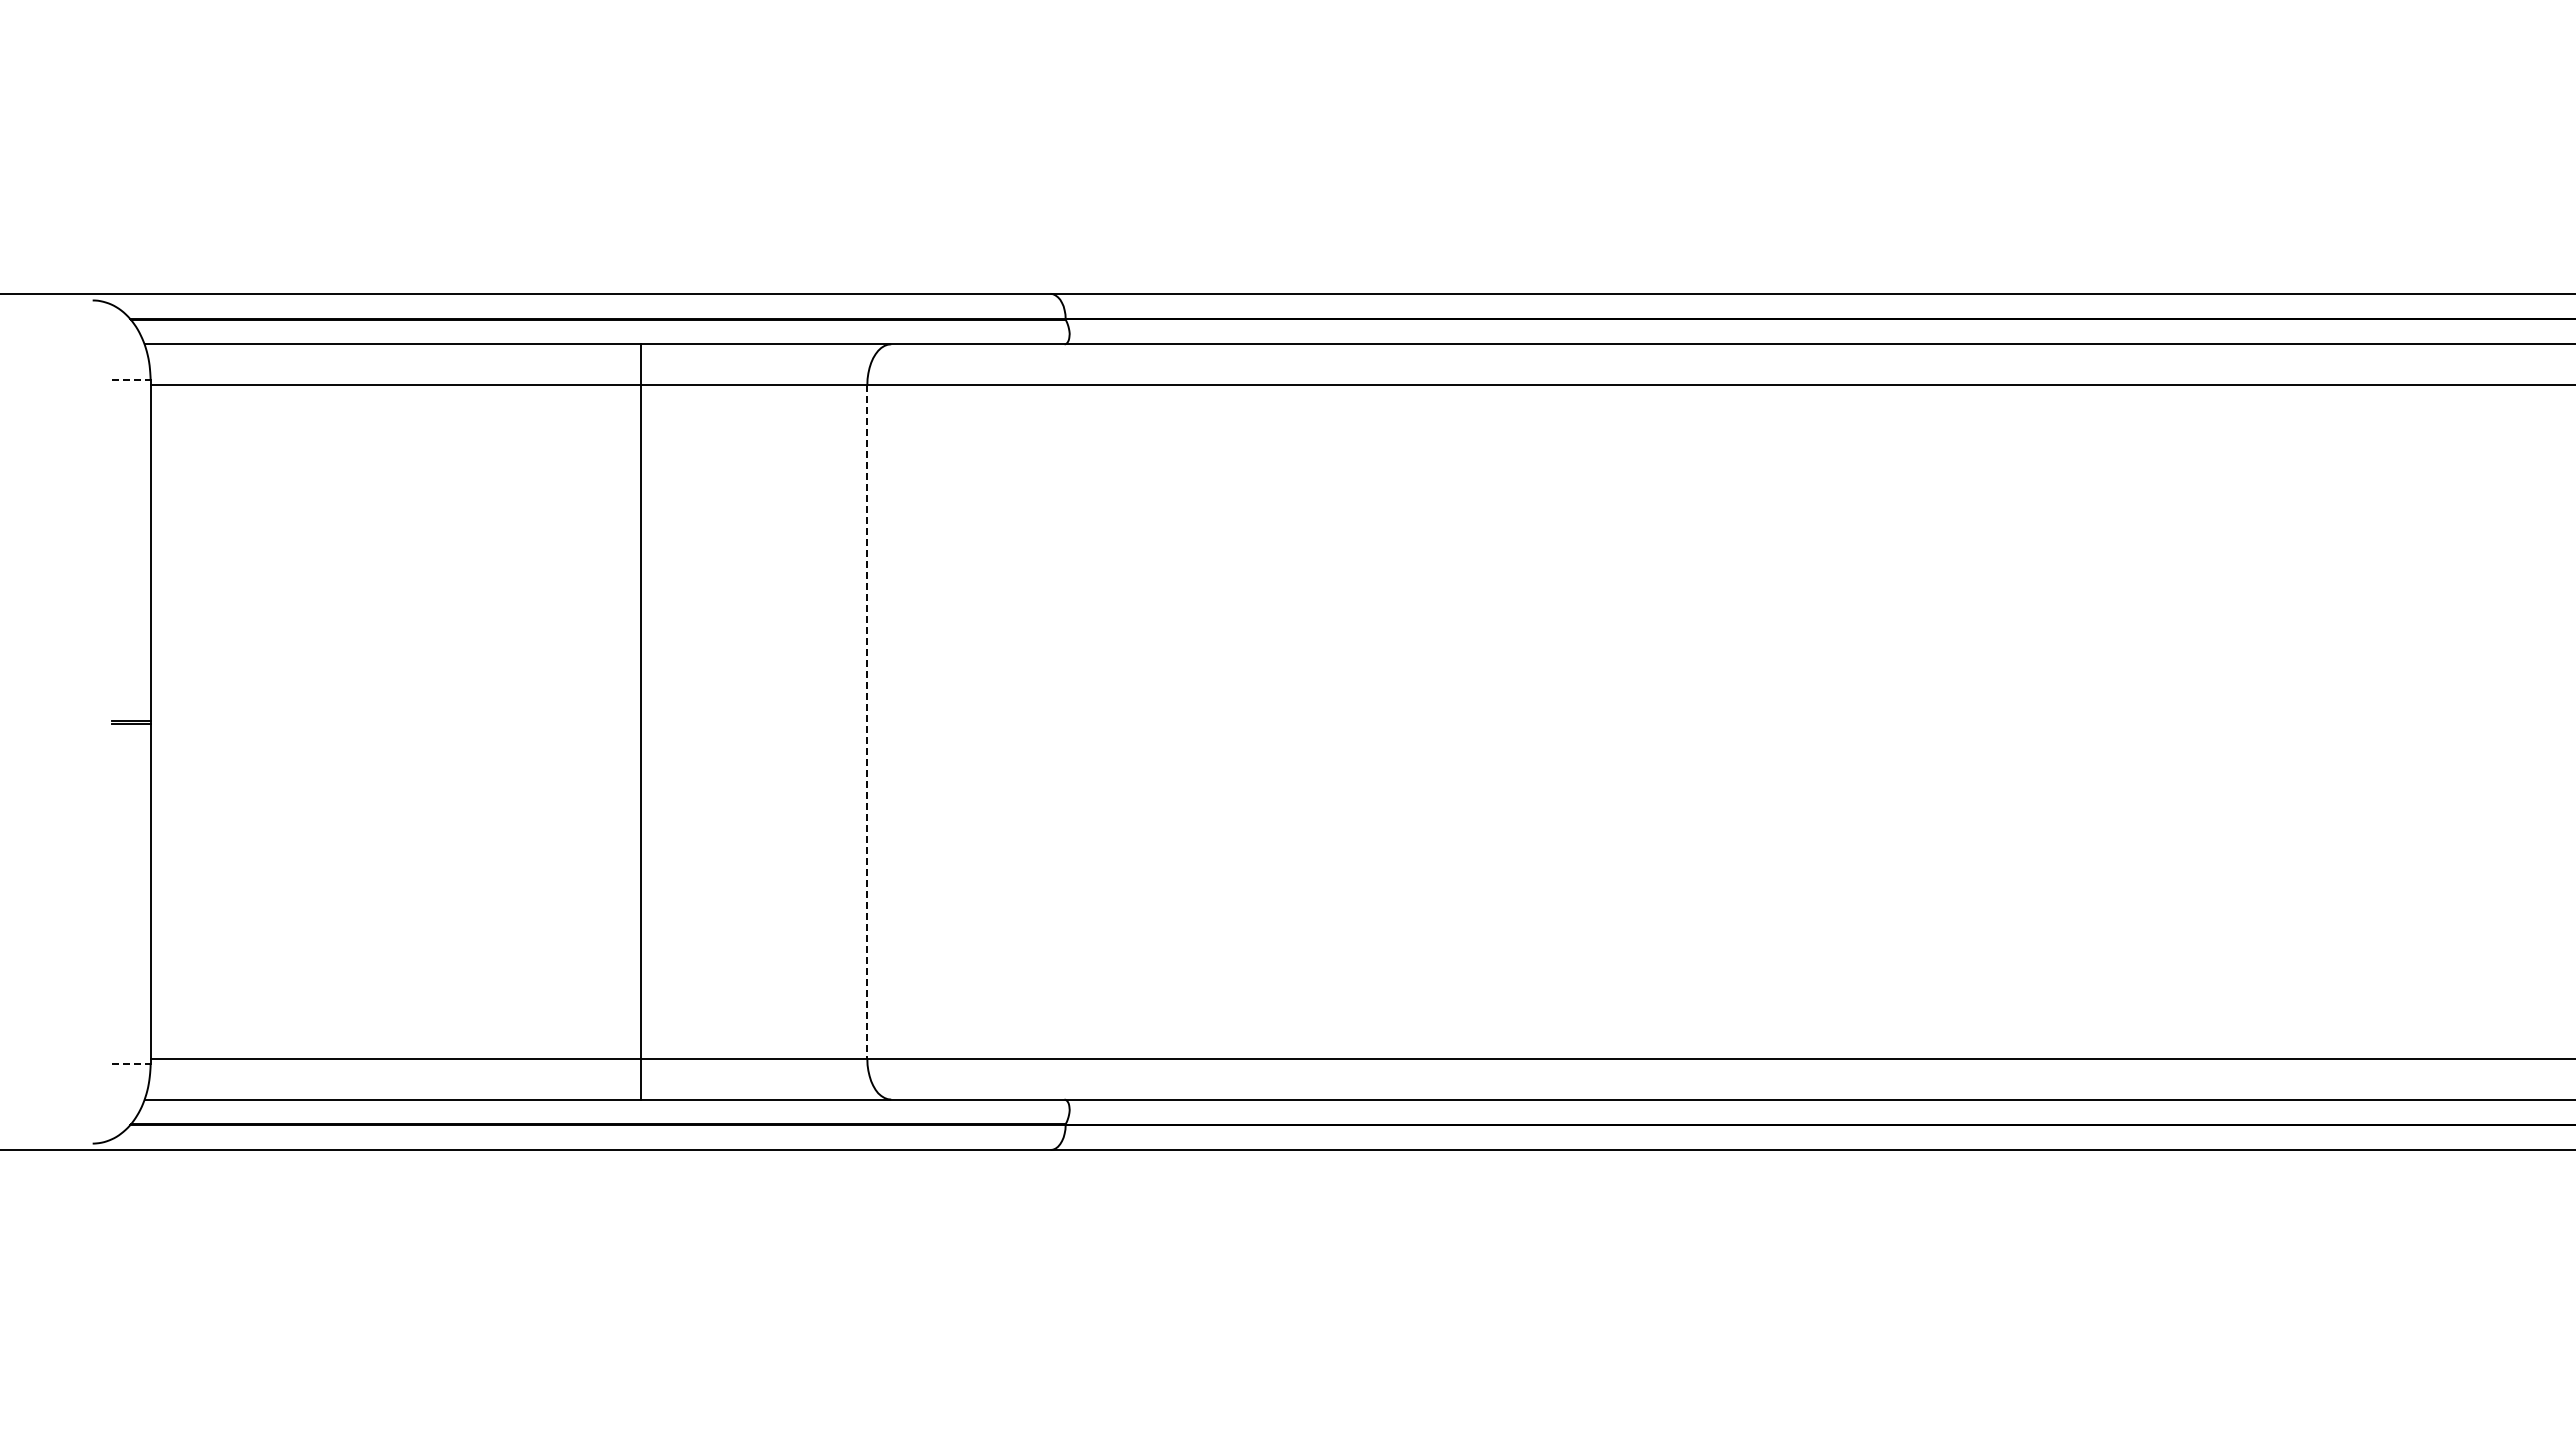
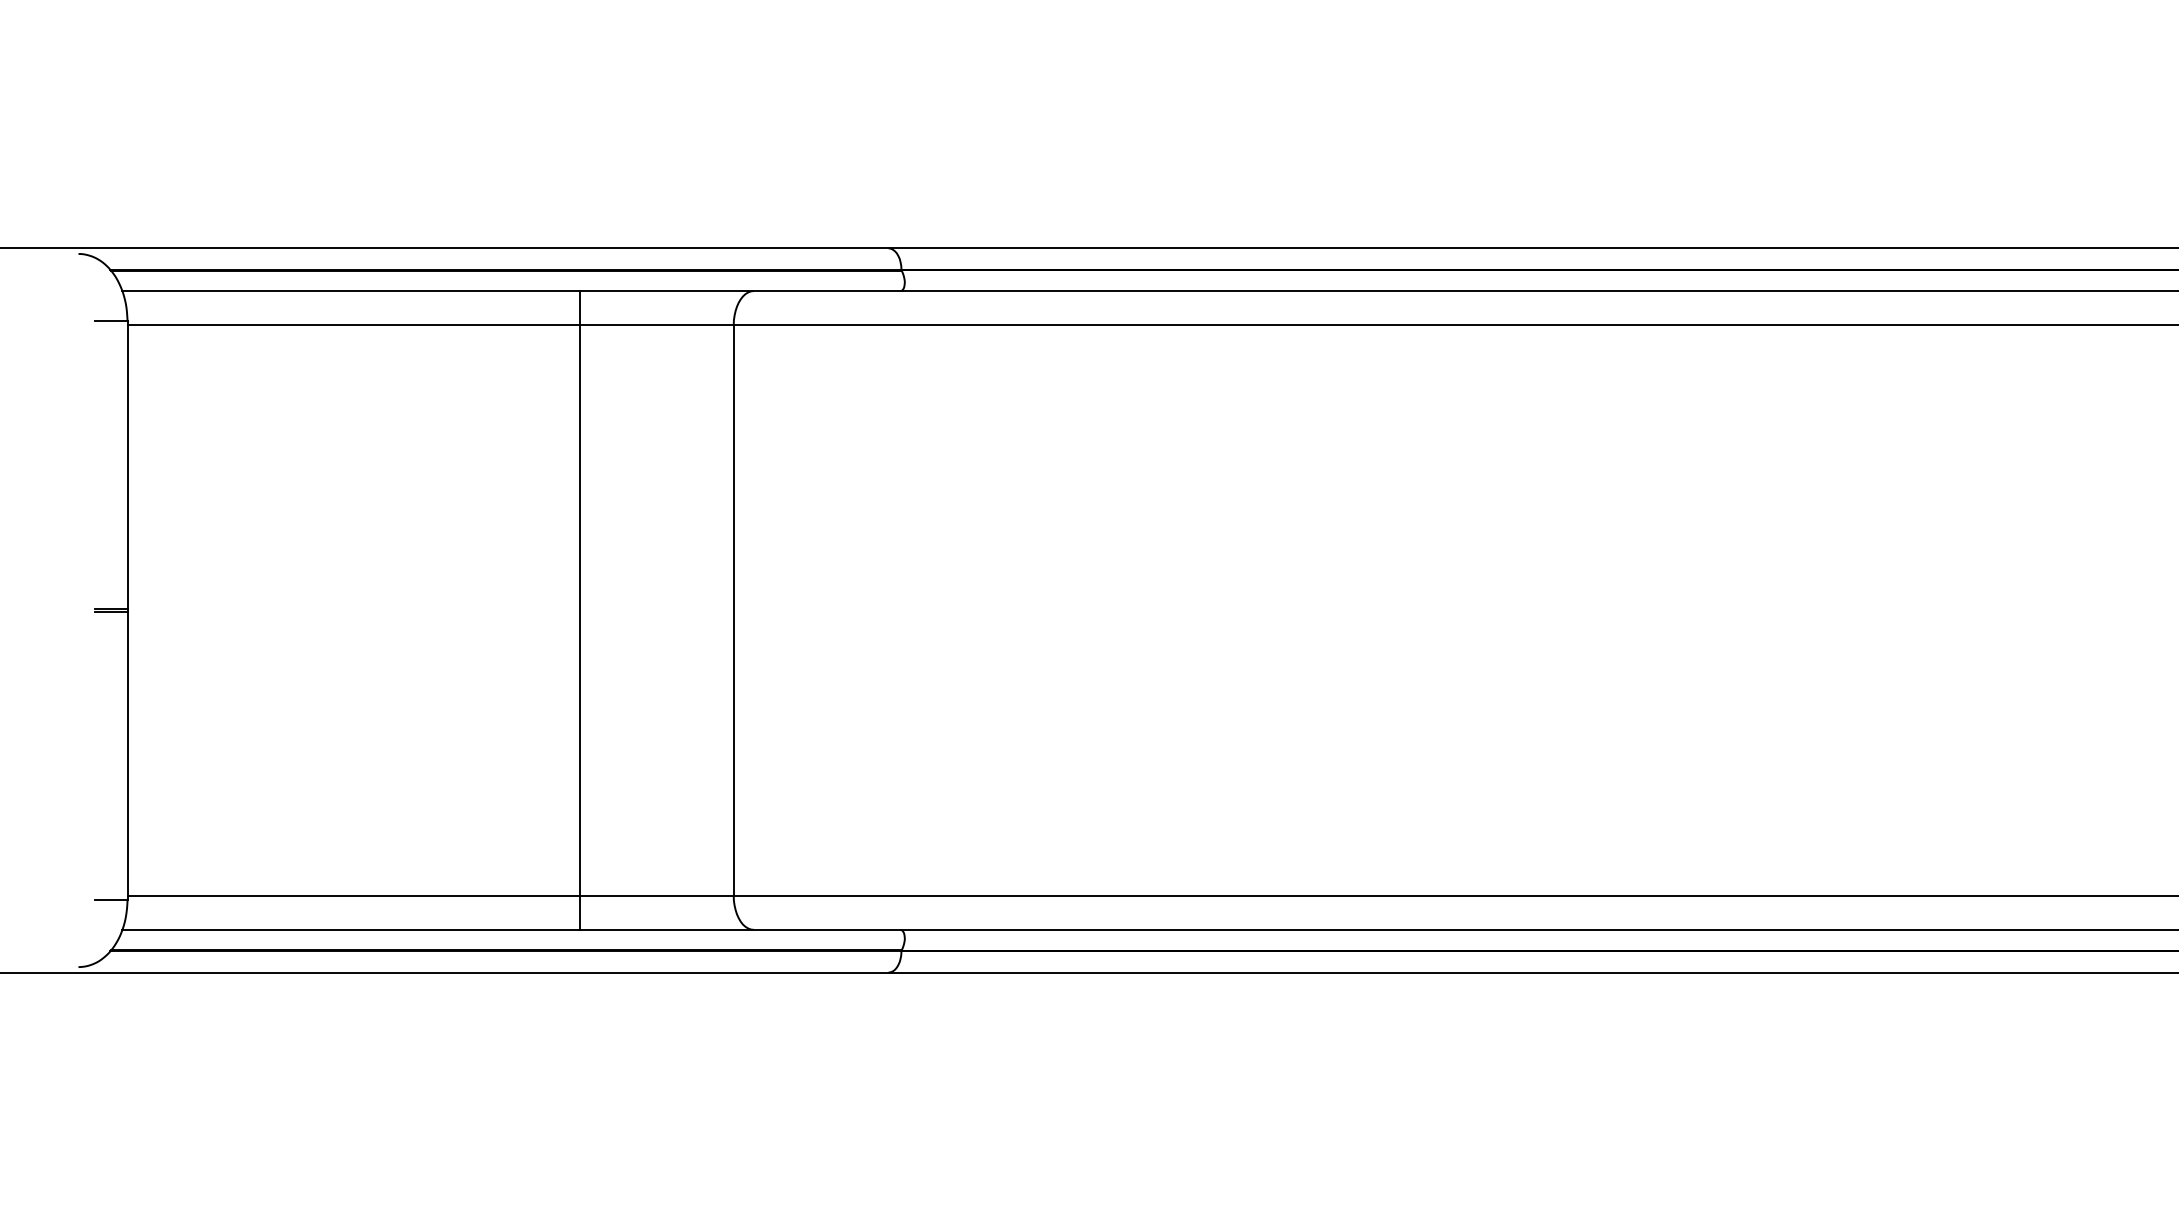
line: (131, 380) -> (111, 321), dashed -> solid
line: (640, 721) -> (579, 610), moved
line: (867, 722) -> (733, 610), dashed -> solid
line: (131, 1063) -> (111, 899), dashed -> solid

